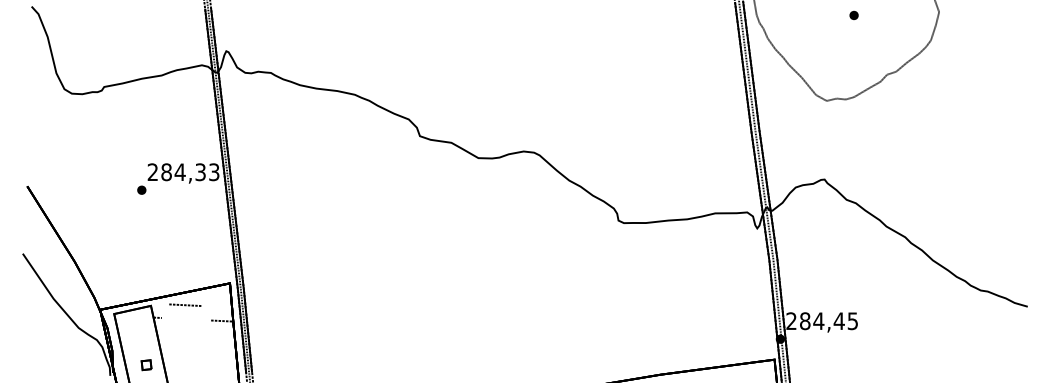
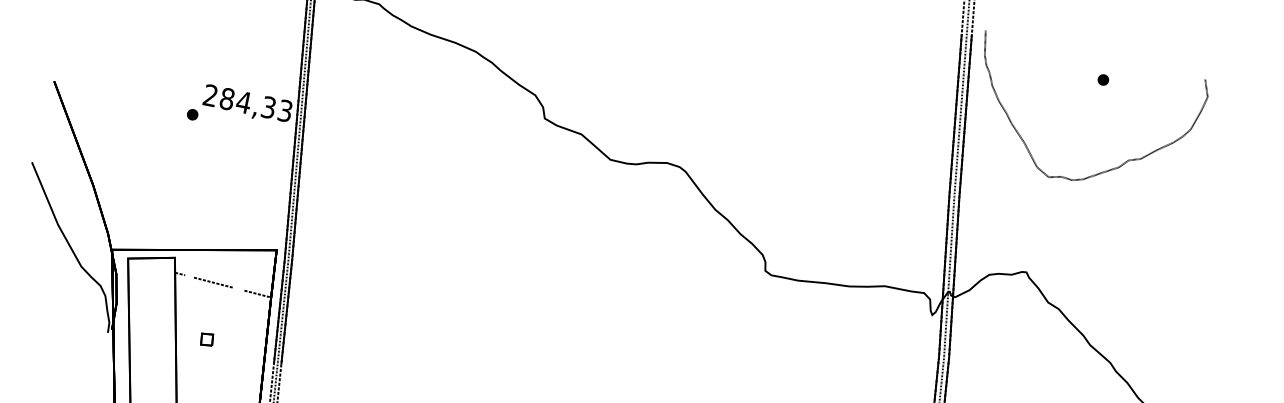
line: (185, 304) -> (213, 281), moved
part: (146, 365) -> (206, 340), moved

